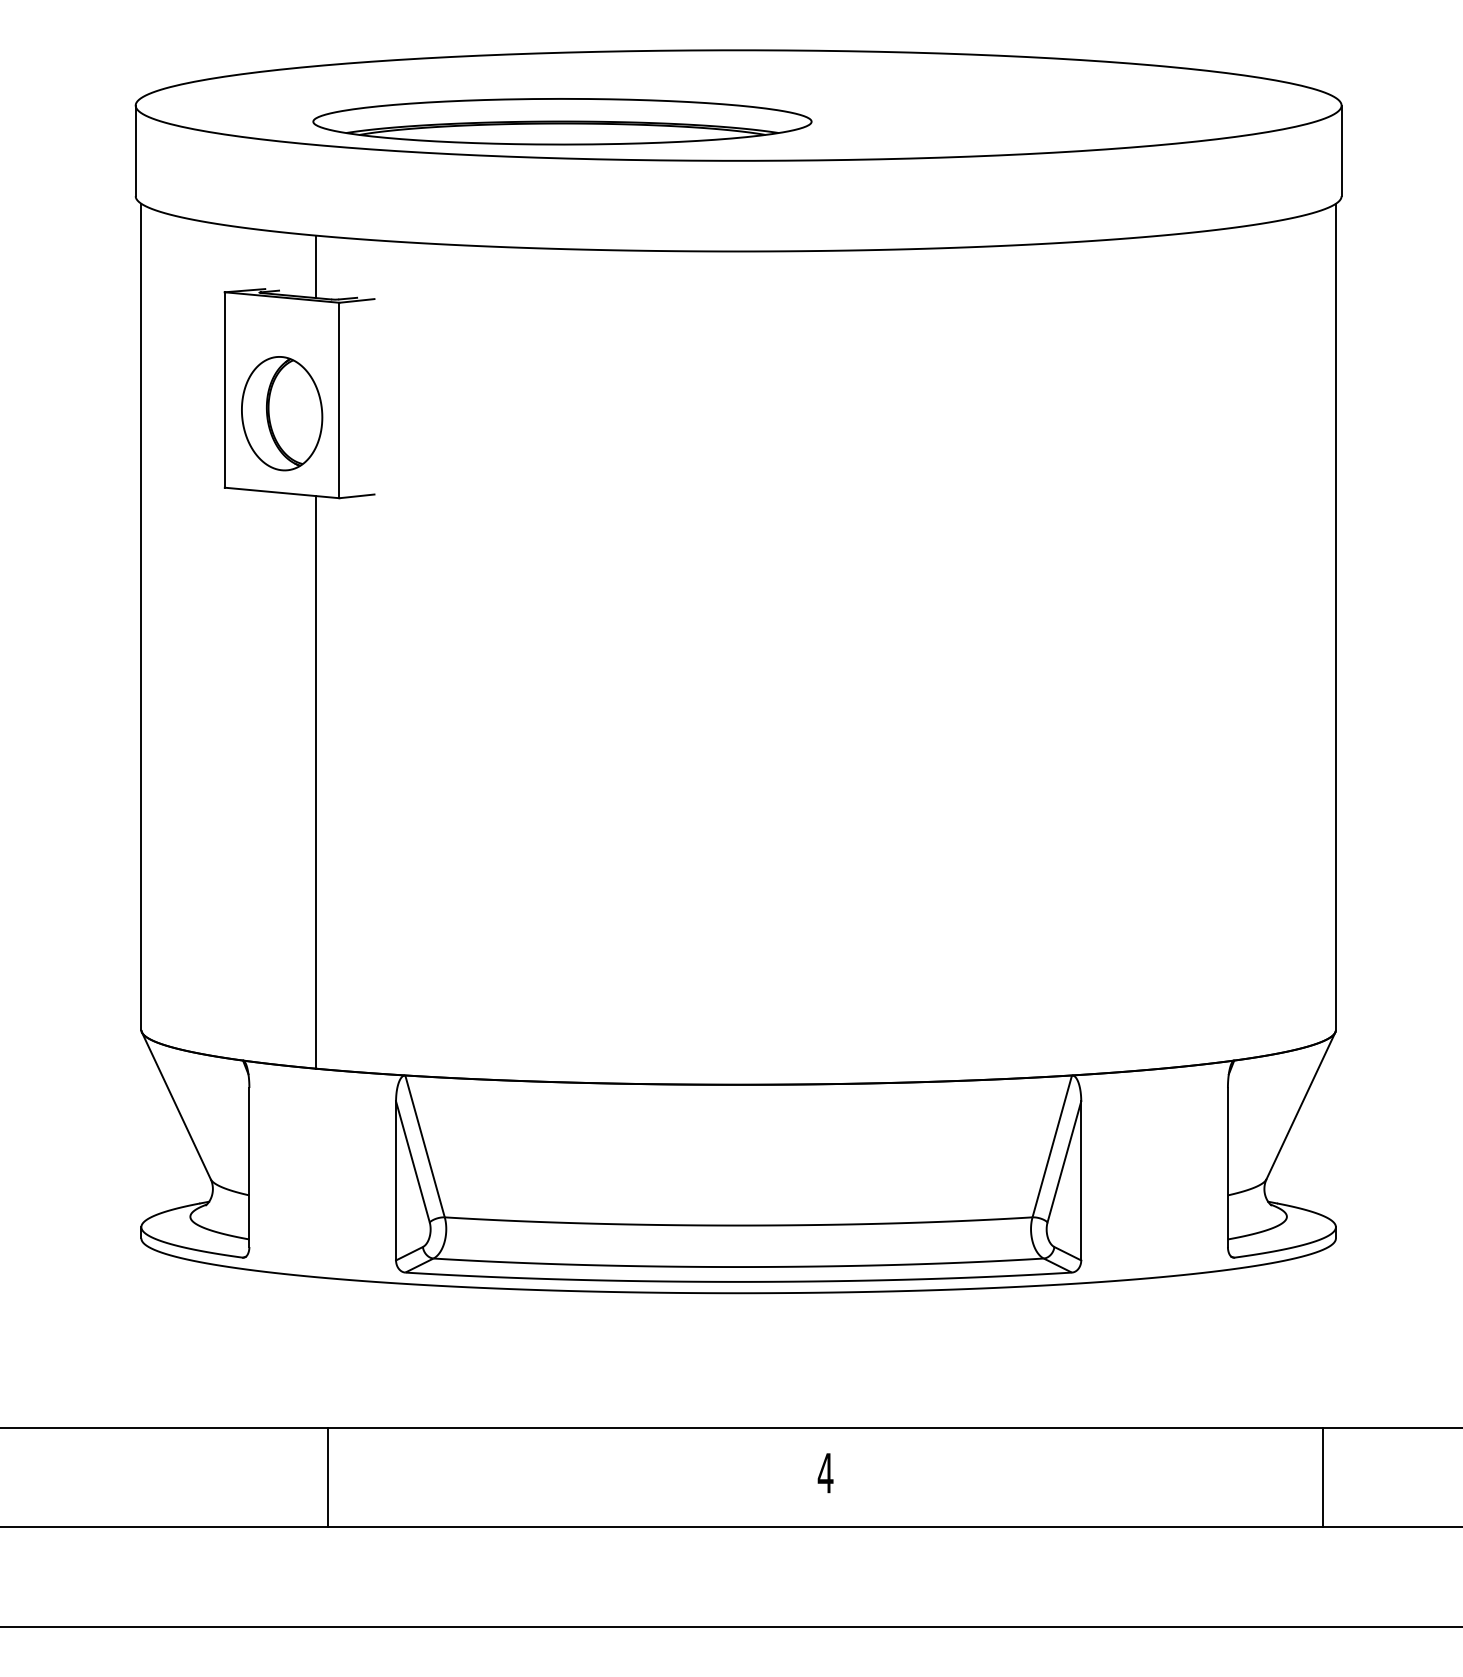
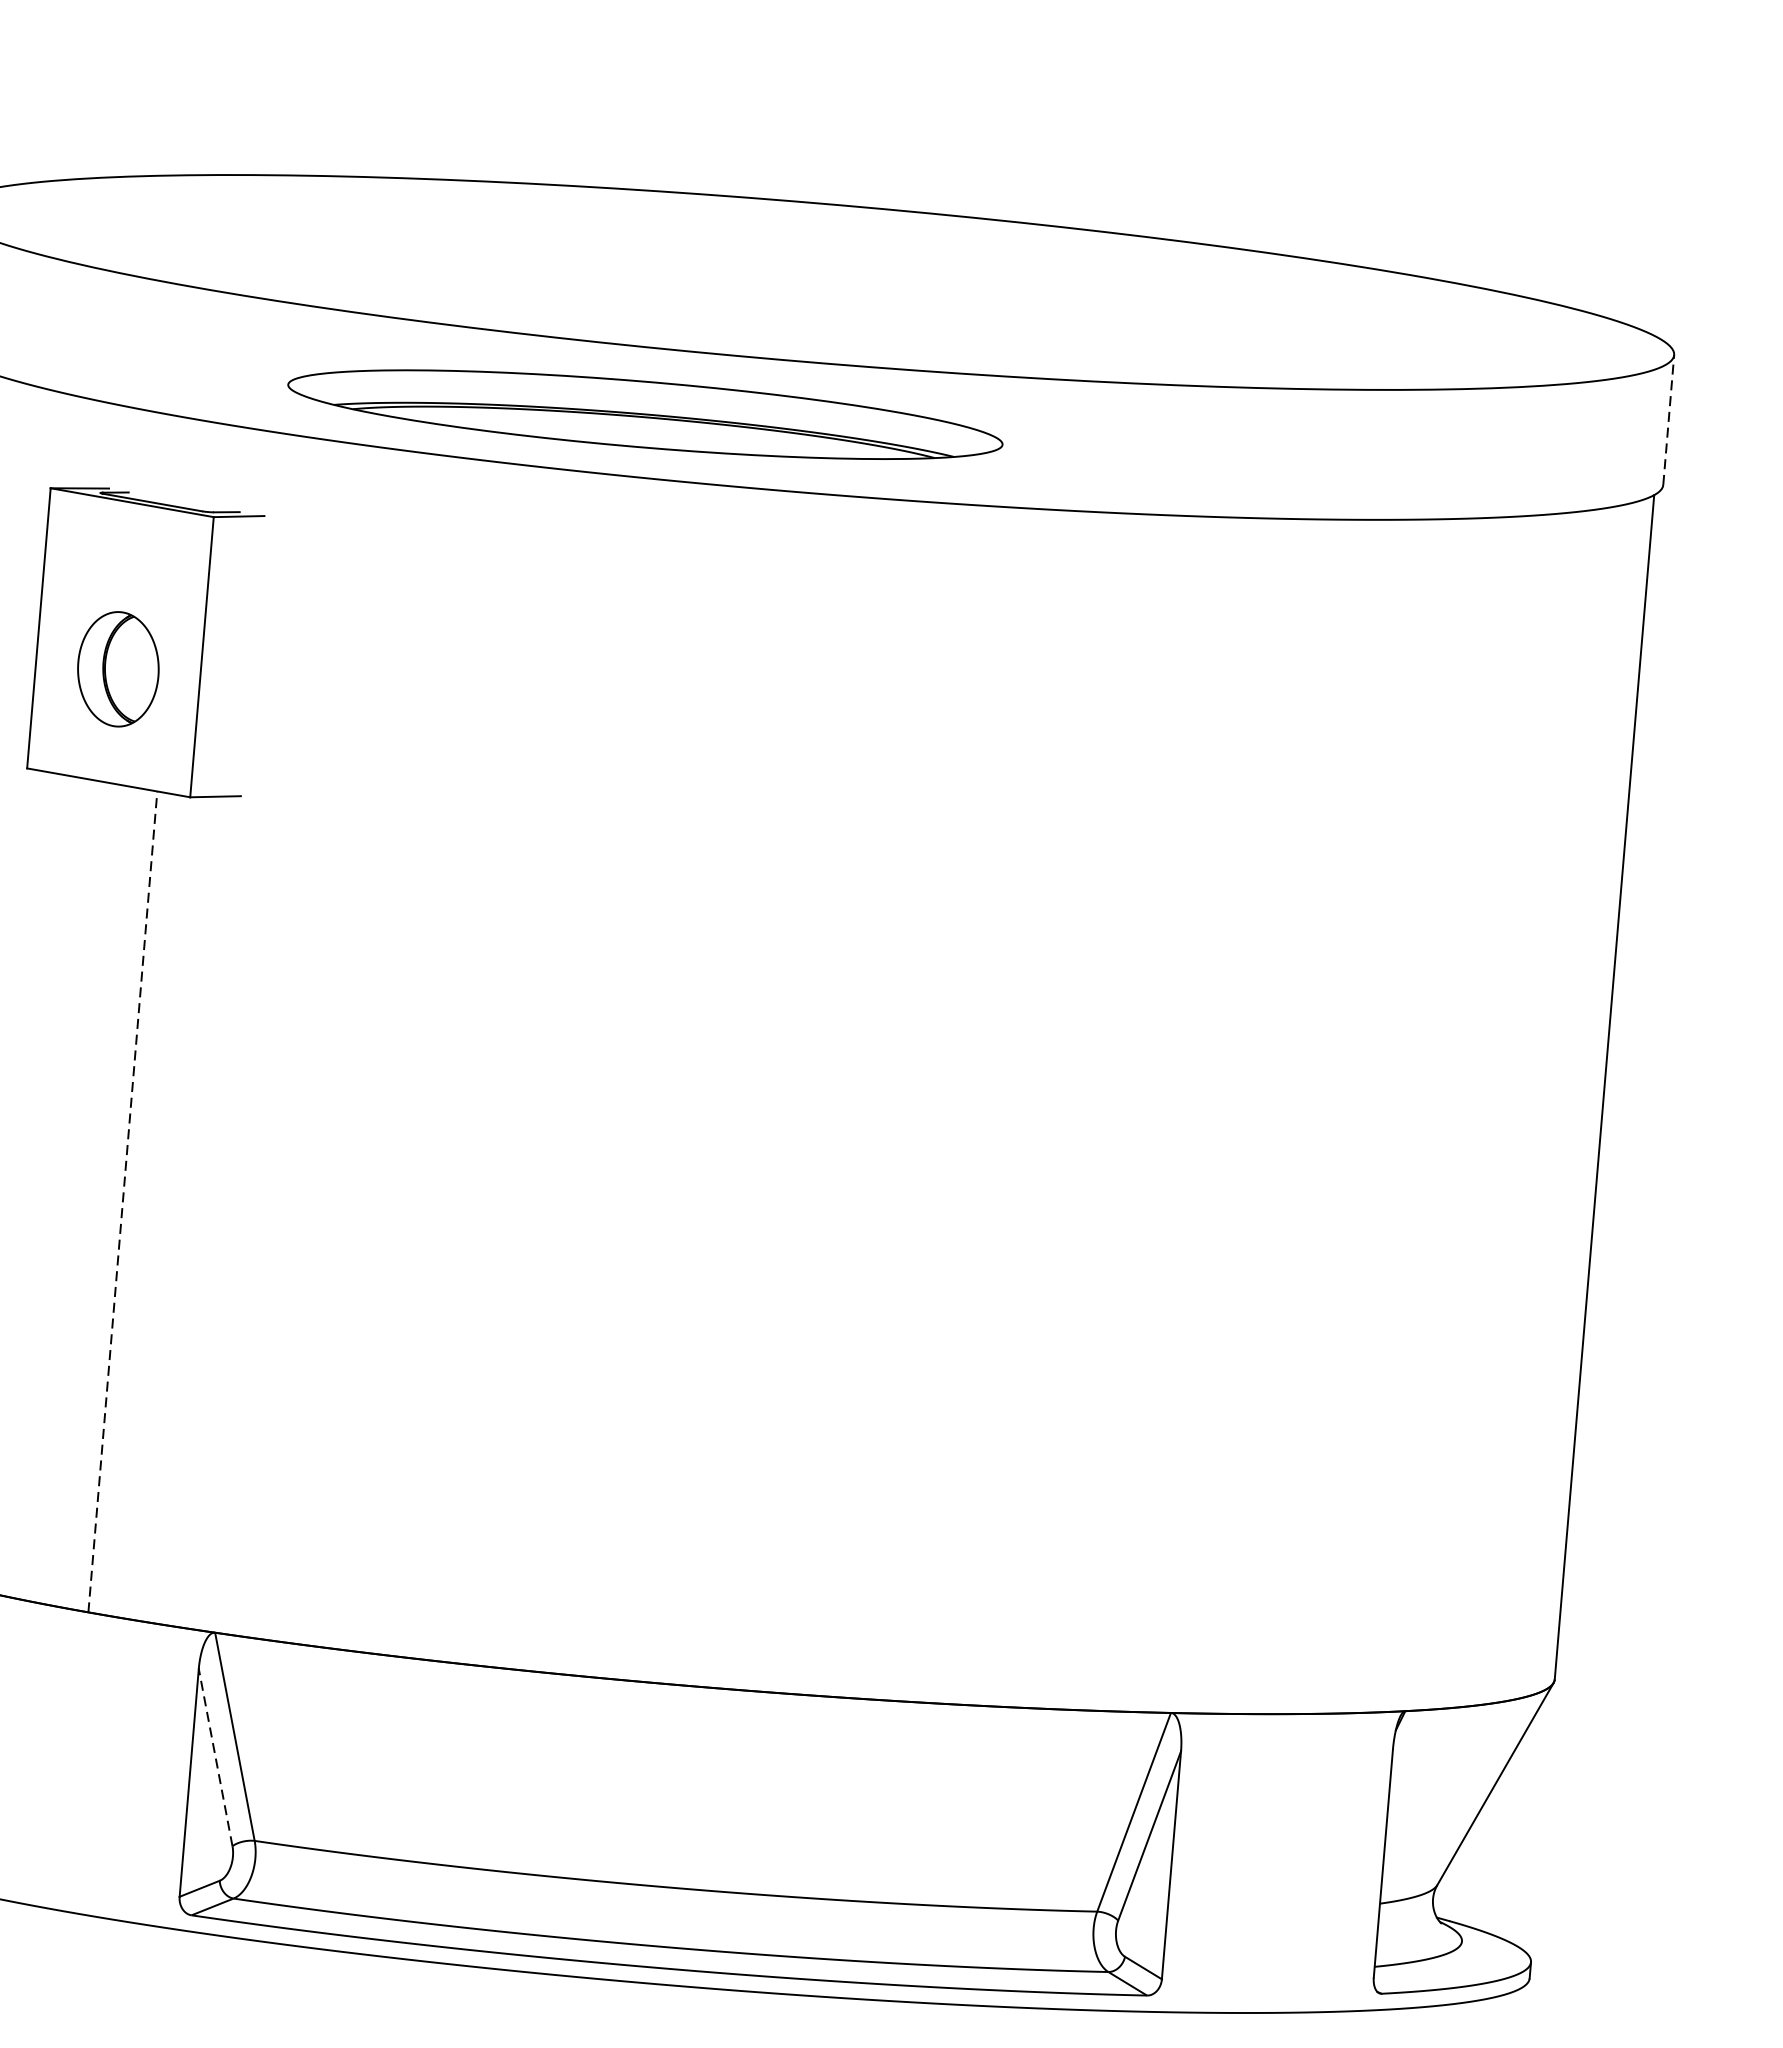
part: (562, 121) -> (645, 414), moved
line: (1341, 150) -> (1668, 419), solid -> dashed
line: (316, 266) -> (185, 462), removed
part: (282, 413) -> (118, 668), size x0.7
line: (316, 781) -> (123, 1200), solid -> dashed
line: (412, 1161) -> (215, 1756), solid -> dashed

